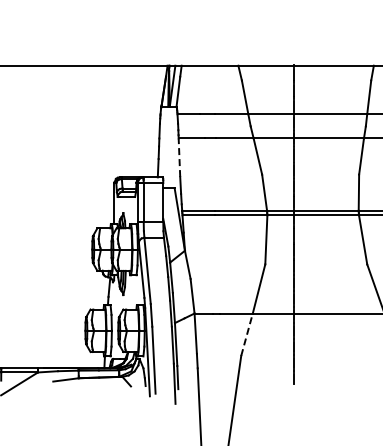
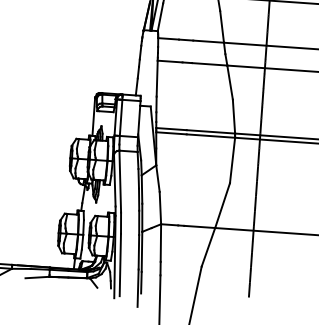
line: (179, 157) -> (157, 78), dashed -> solid
line: (247, 334) -> (208, 247), dashed -> solid

